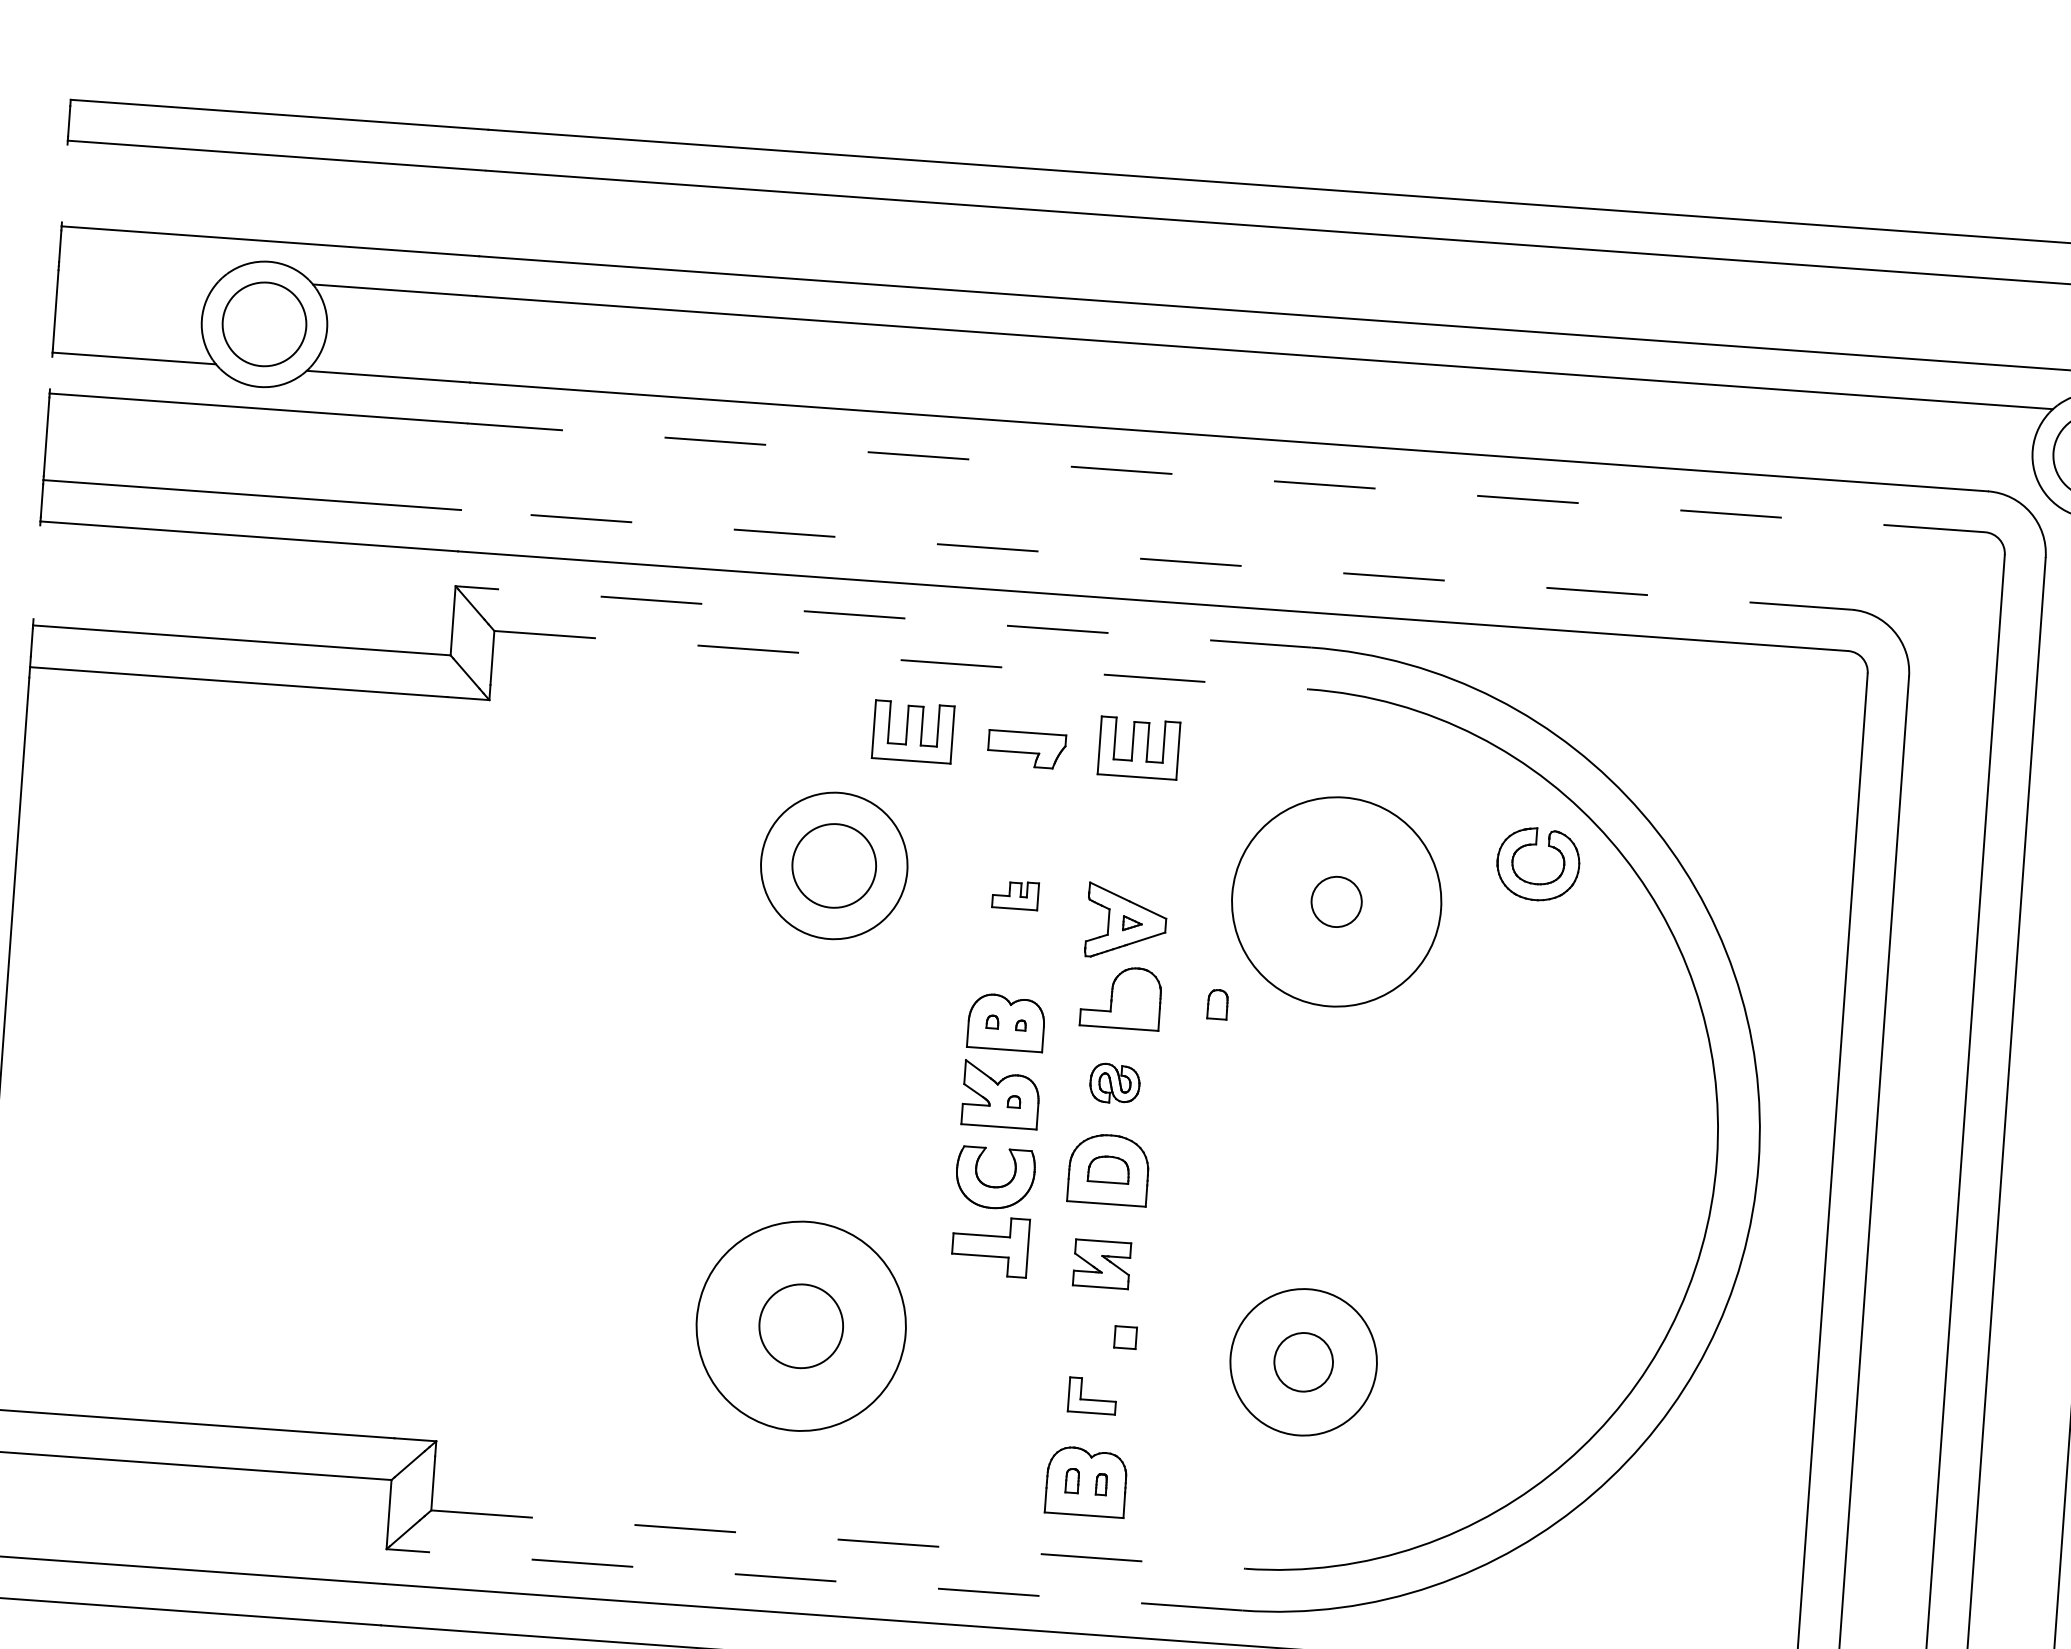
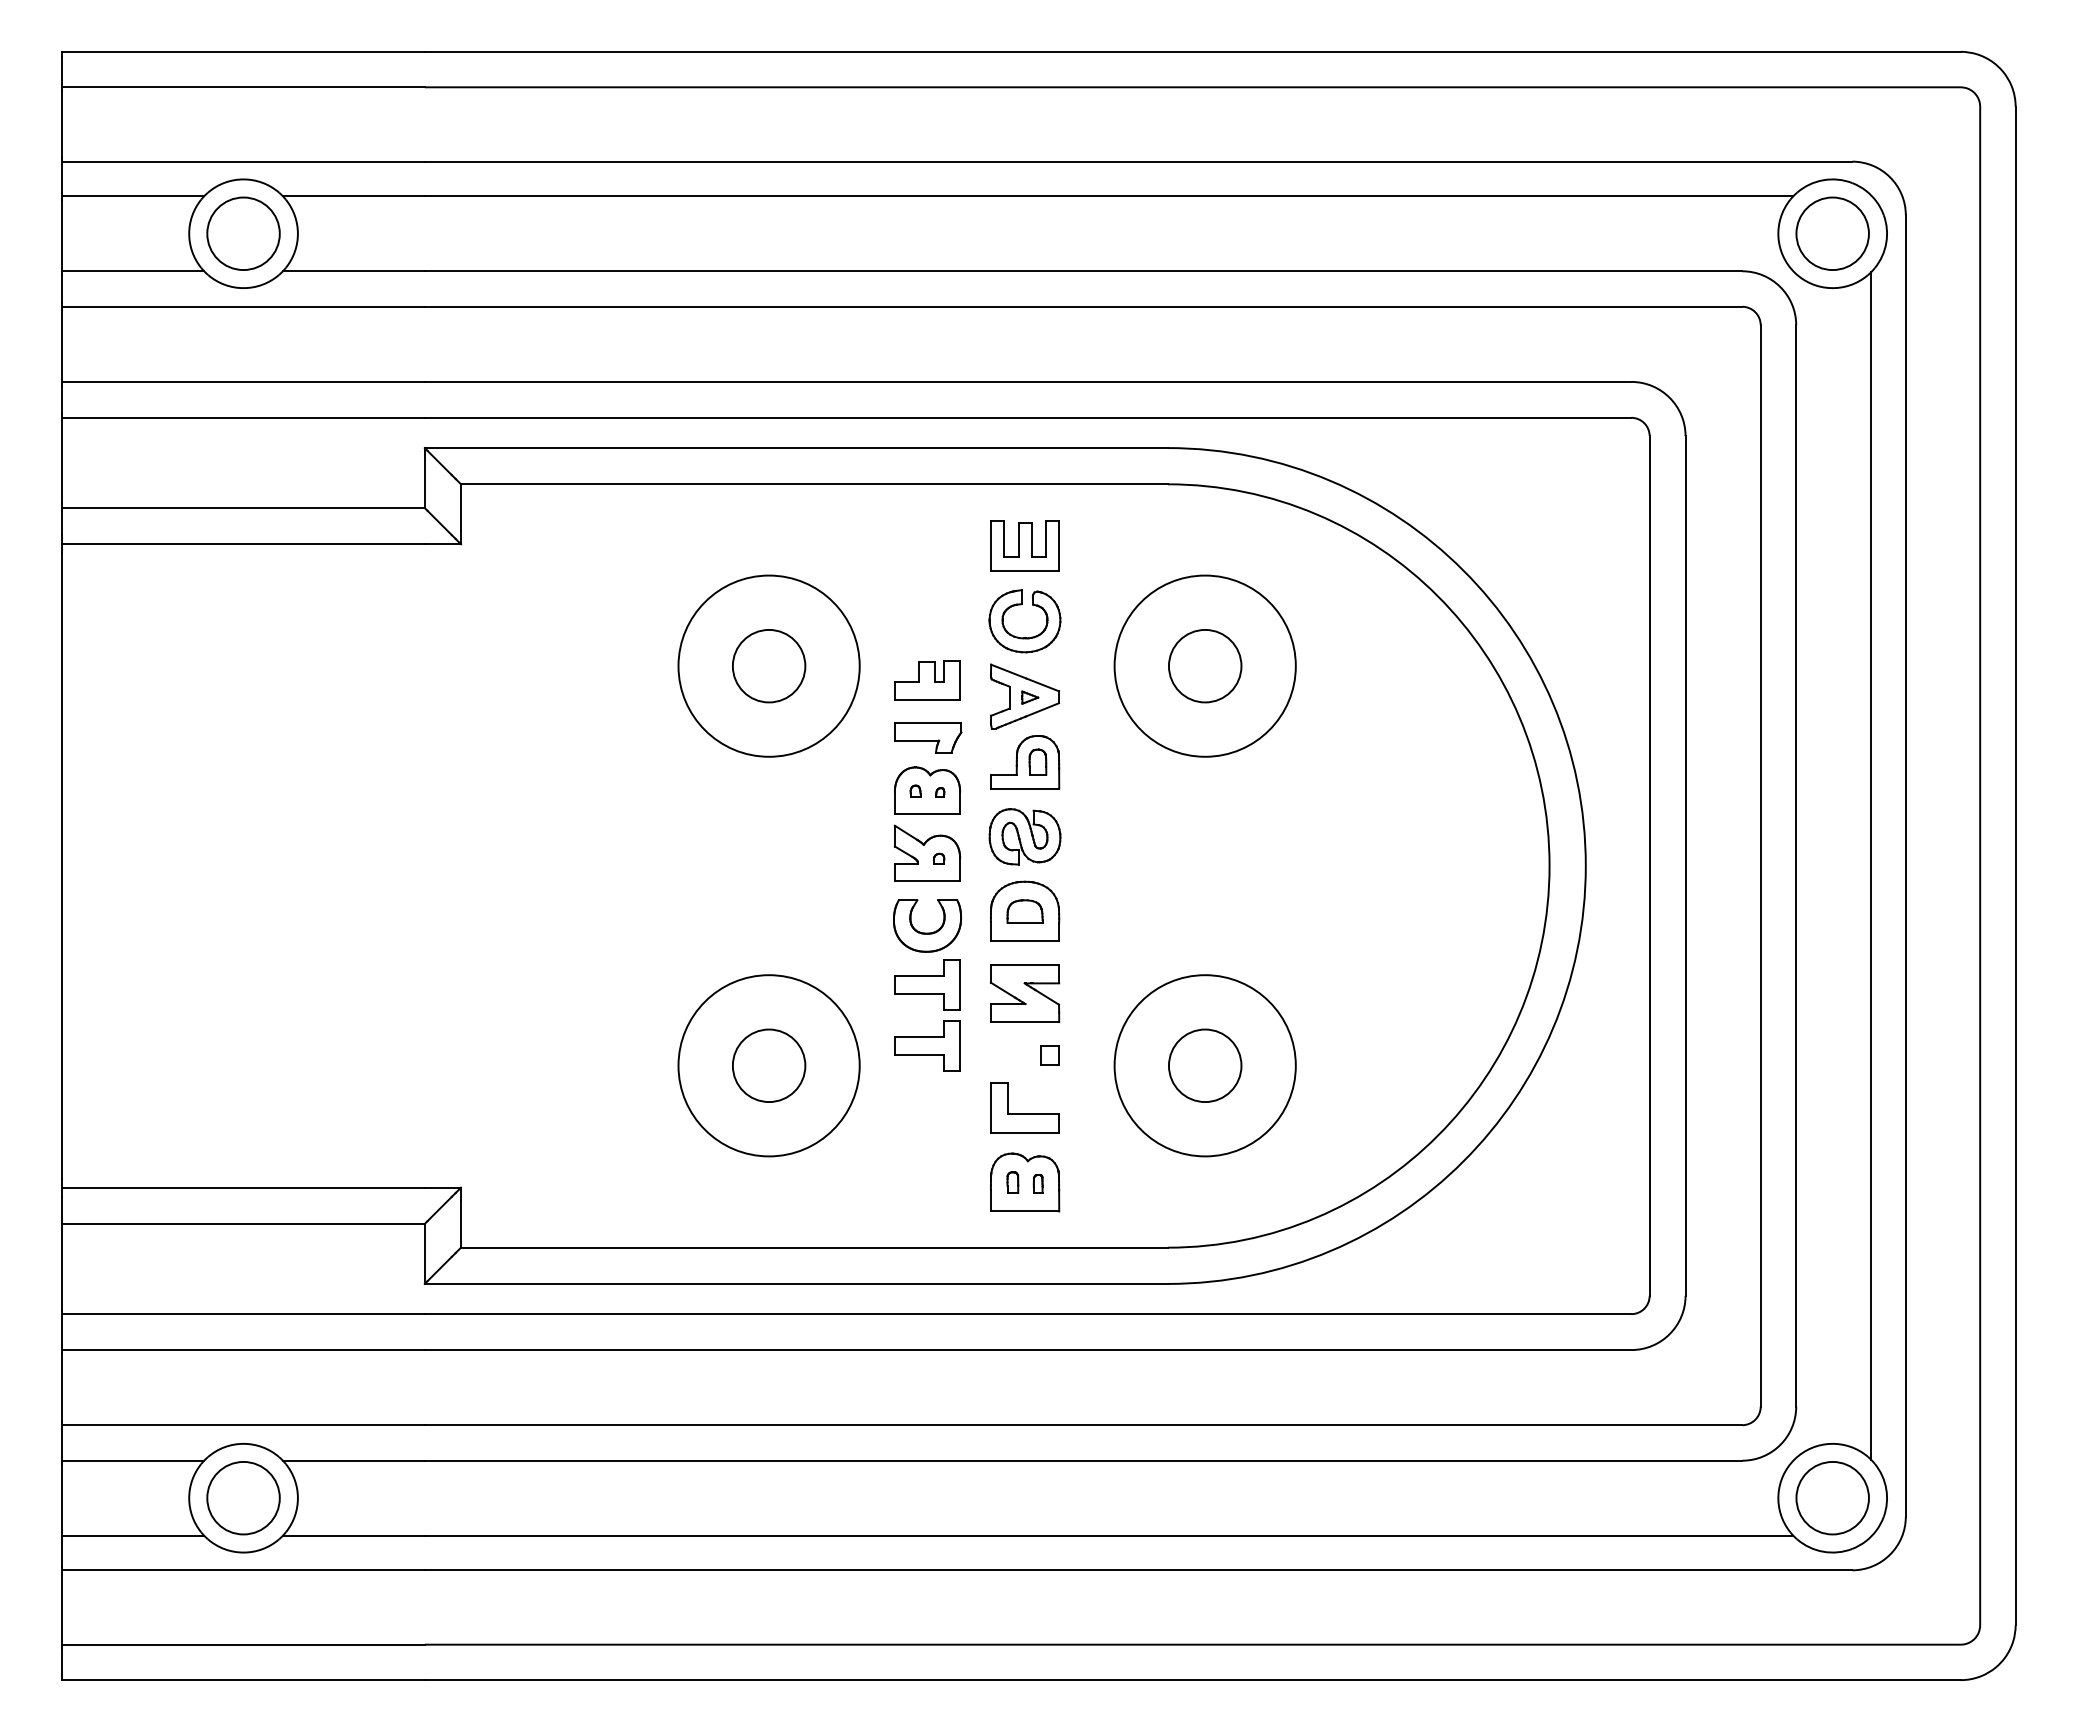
line: (64, 183) -> (62, 124), added
line: (140, 272) -> (133, 196), added
line: (51, 372) -> (62, 288), added
line: (1226, 477) -> (1083, 306), dashed -> solid
line: (1155, 559) -> (1027, 381), dashed -> solid
line: (37, 571) -> (62, 461), added
line: (883, 617) -> (796, 448), dashed -> solid
line: (901, 660) -> (814, 484), dashed -> solid
part: (912, 731) -> (828, 545), removed
part: (1027, 749) -> (928, 737), moved
circle: (833, 865) -> (768, 665), size x1.43
part: (1536, 883) -> (1024, 637), moved
part: (1015, 895) -> (927, 680), size x1.67
circle: (1335, 901) -> (1204, 665), size x1.67
part: (1217, 1003) -> (1037, 761), moved
part: (1114, 1083) -> (1024, 836), size x1.67
part: (1101, 1264) -> (1024, 993), size x1.43
part: (985, 1316) -> (927, 1045), added
circle: (1302, 1361) -> (1204, 1065), size x1.43
circle: (1302, 1361) -> (1204, 1065), size x1.43
part: (1092, 1395) -> (1024, 1107), size x1.67
line: (838, 1539) -> (814, 1247), dashed -> solid
line: (814, 1579) -> (796, 1283), dashed -> solid

